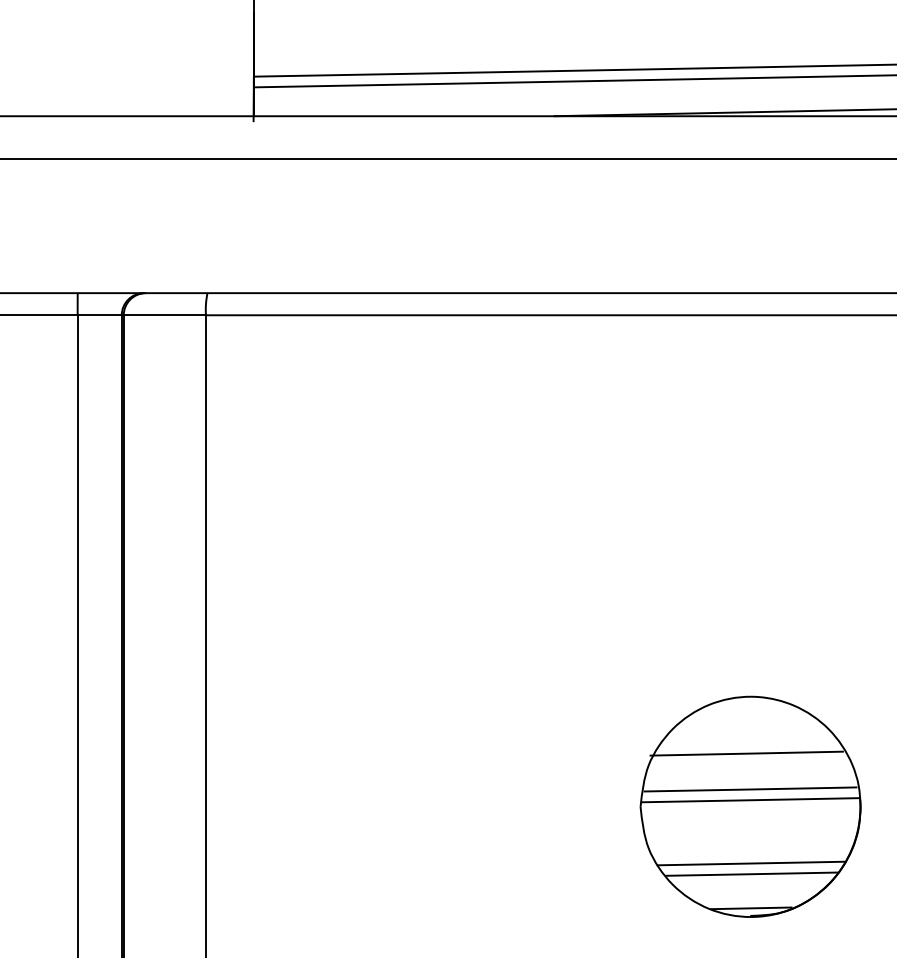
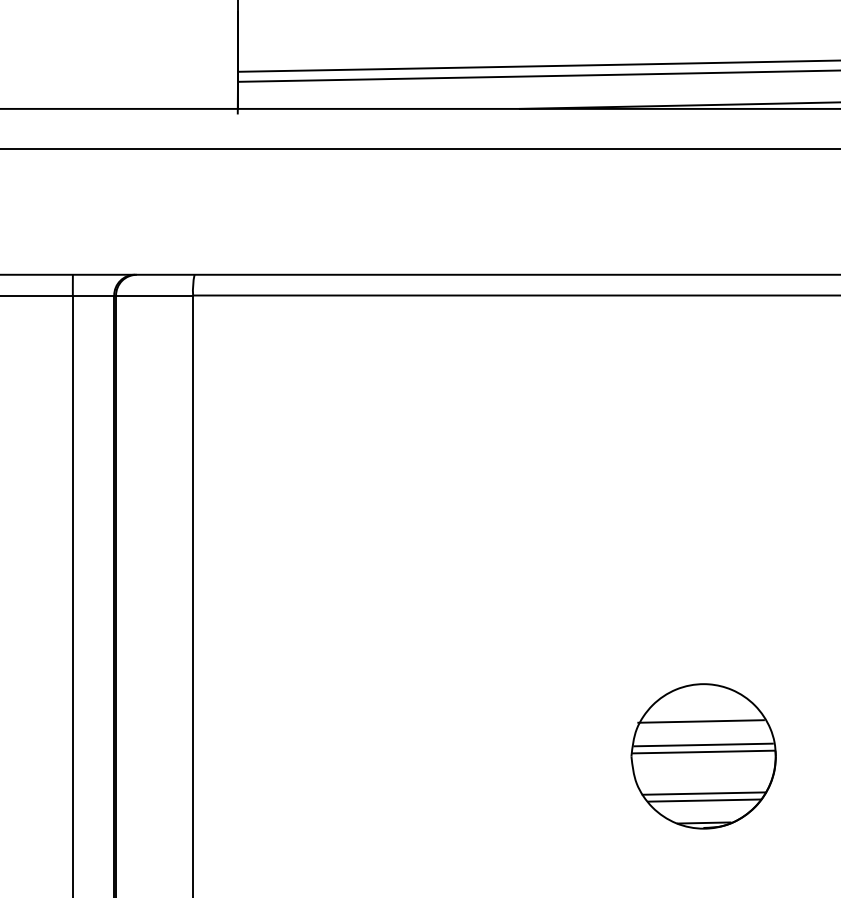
part: (750, 807) -> (703, 756), size x0.7

